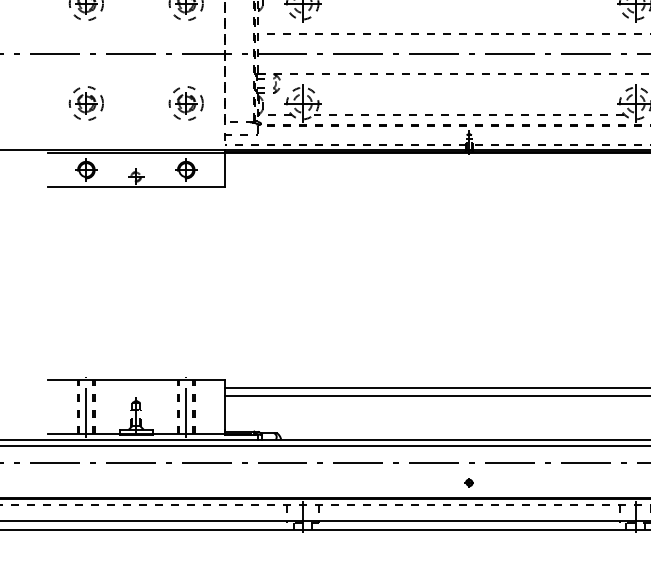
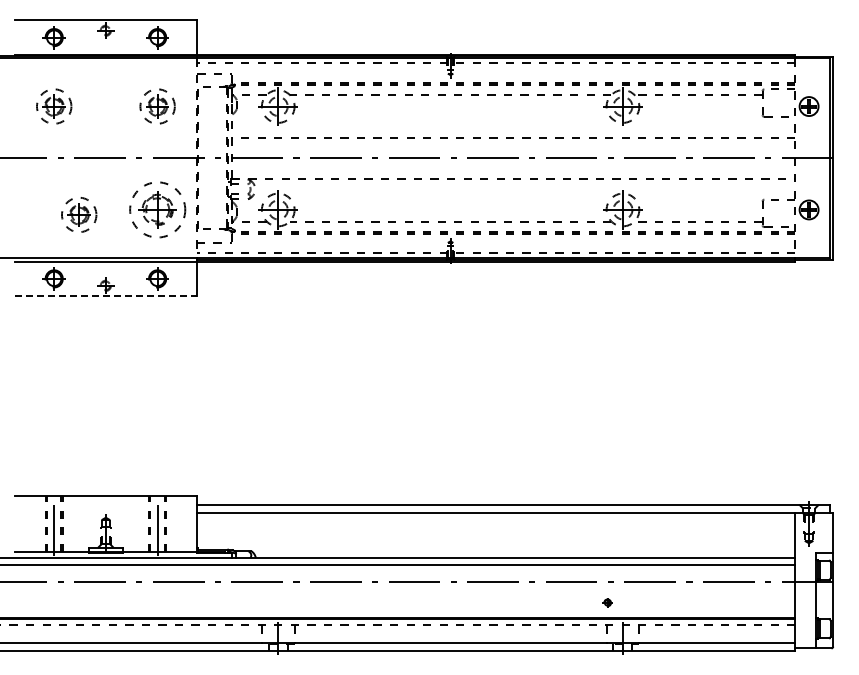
part: (86, 103) -> (79, 214), moved
part: (186, 103) -> (157, 209), size x1.6
line: (136, 187) -> (106, 296), solid -> dashed
part: (469, 482) -> (607, 602), moved

